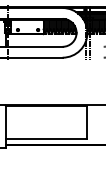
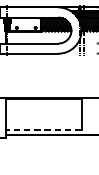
line: (46, 139) -> (43, 129), solid -> dashed

